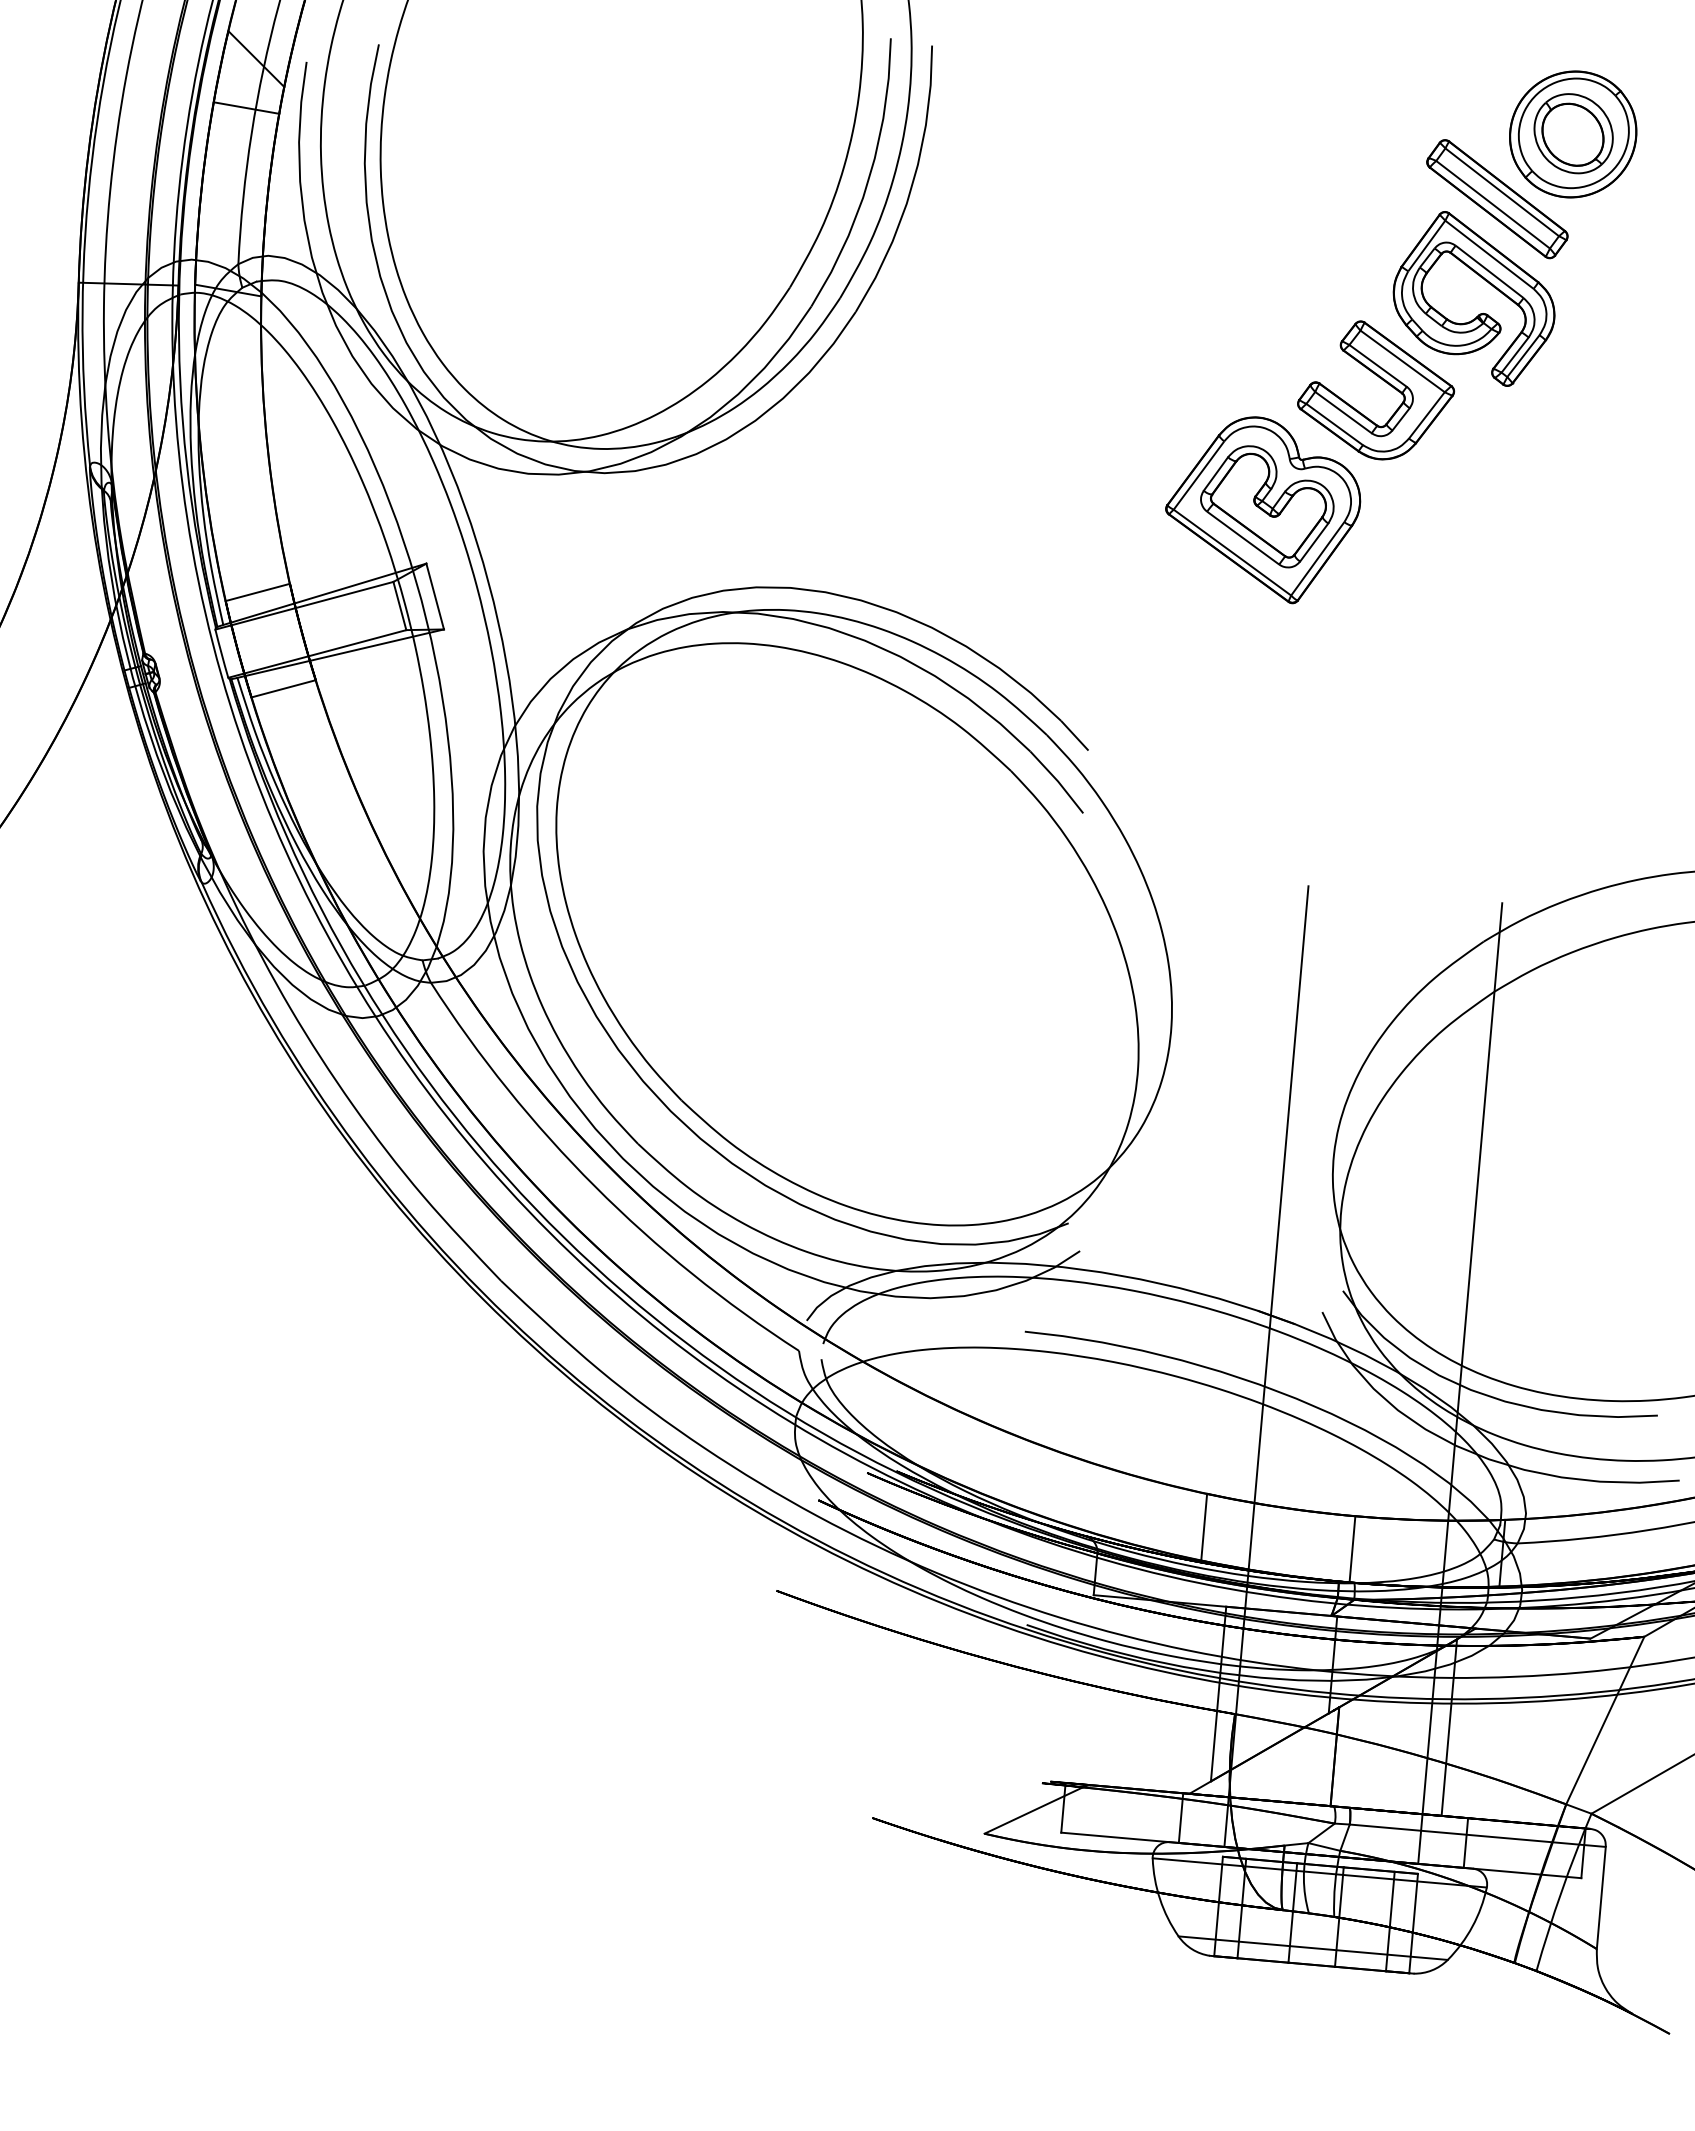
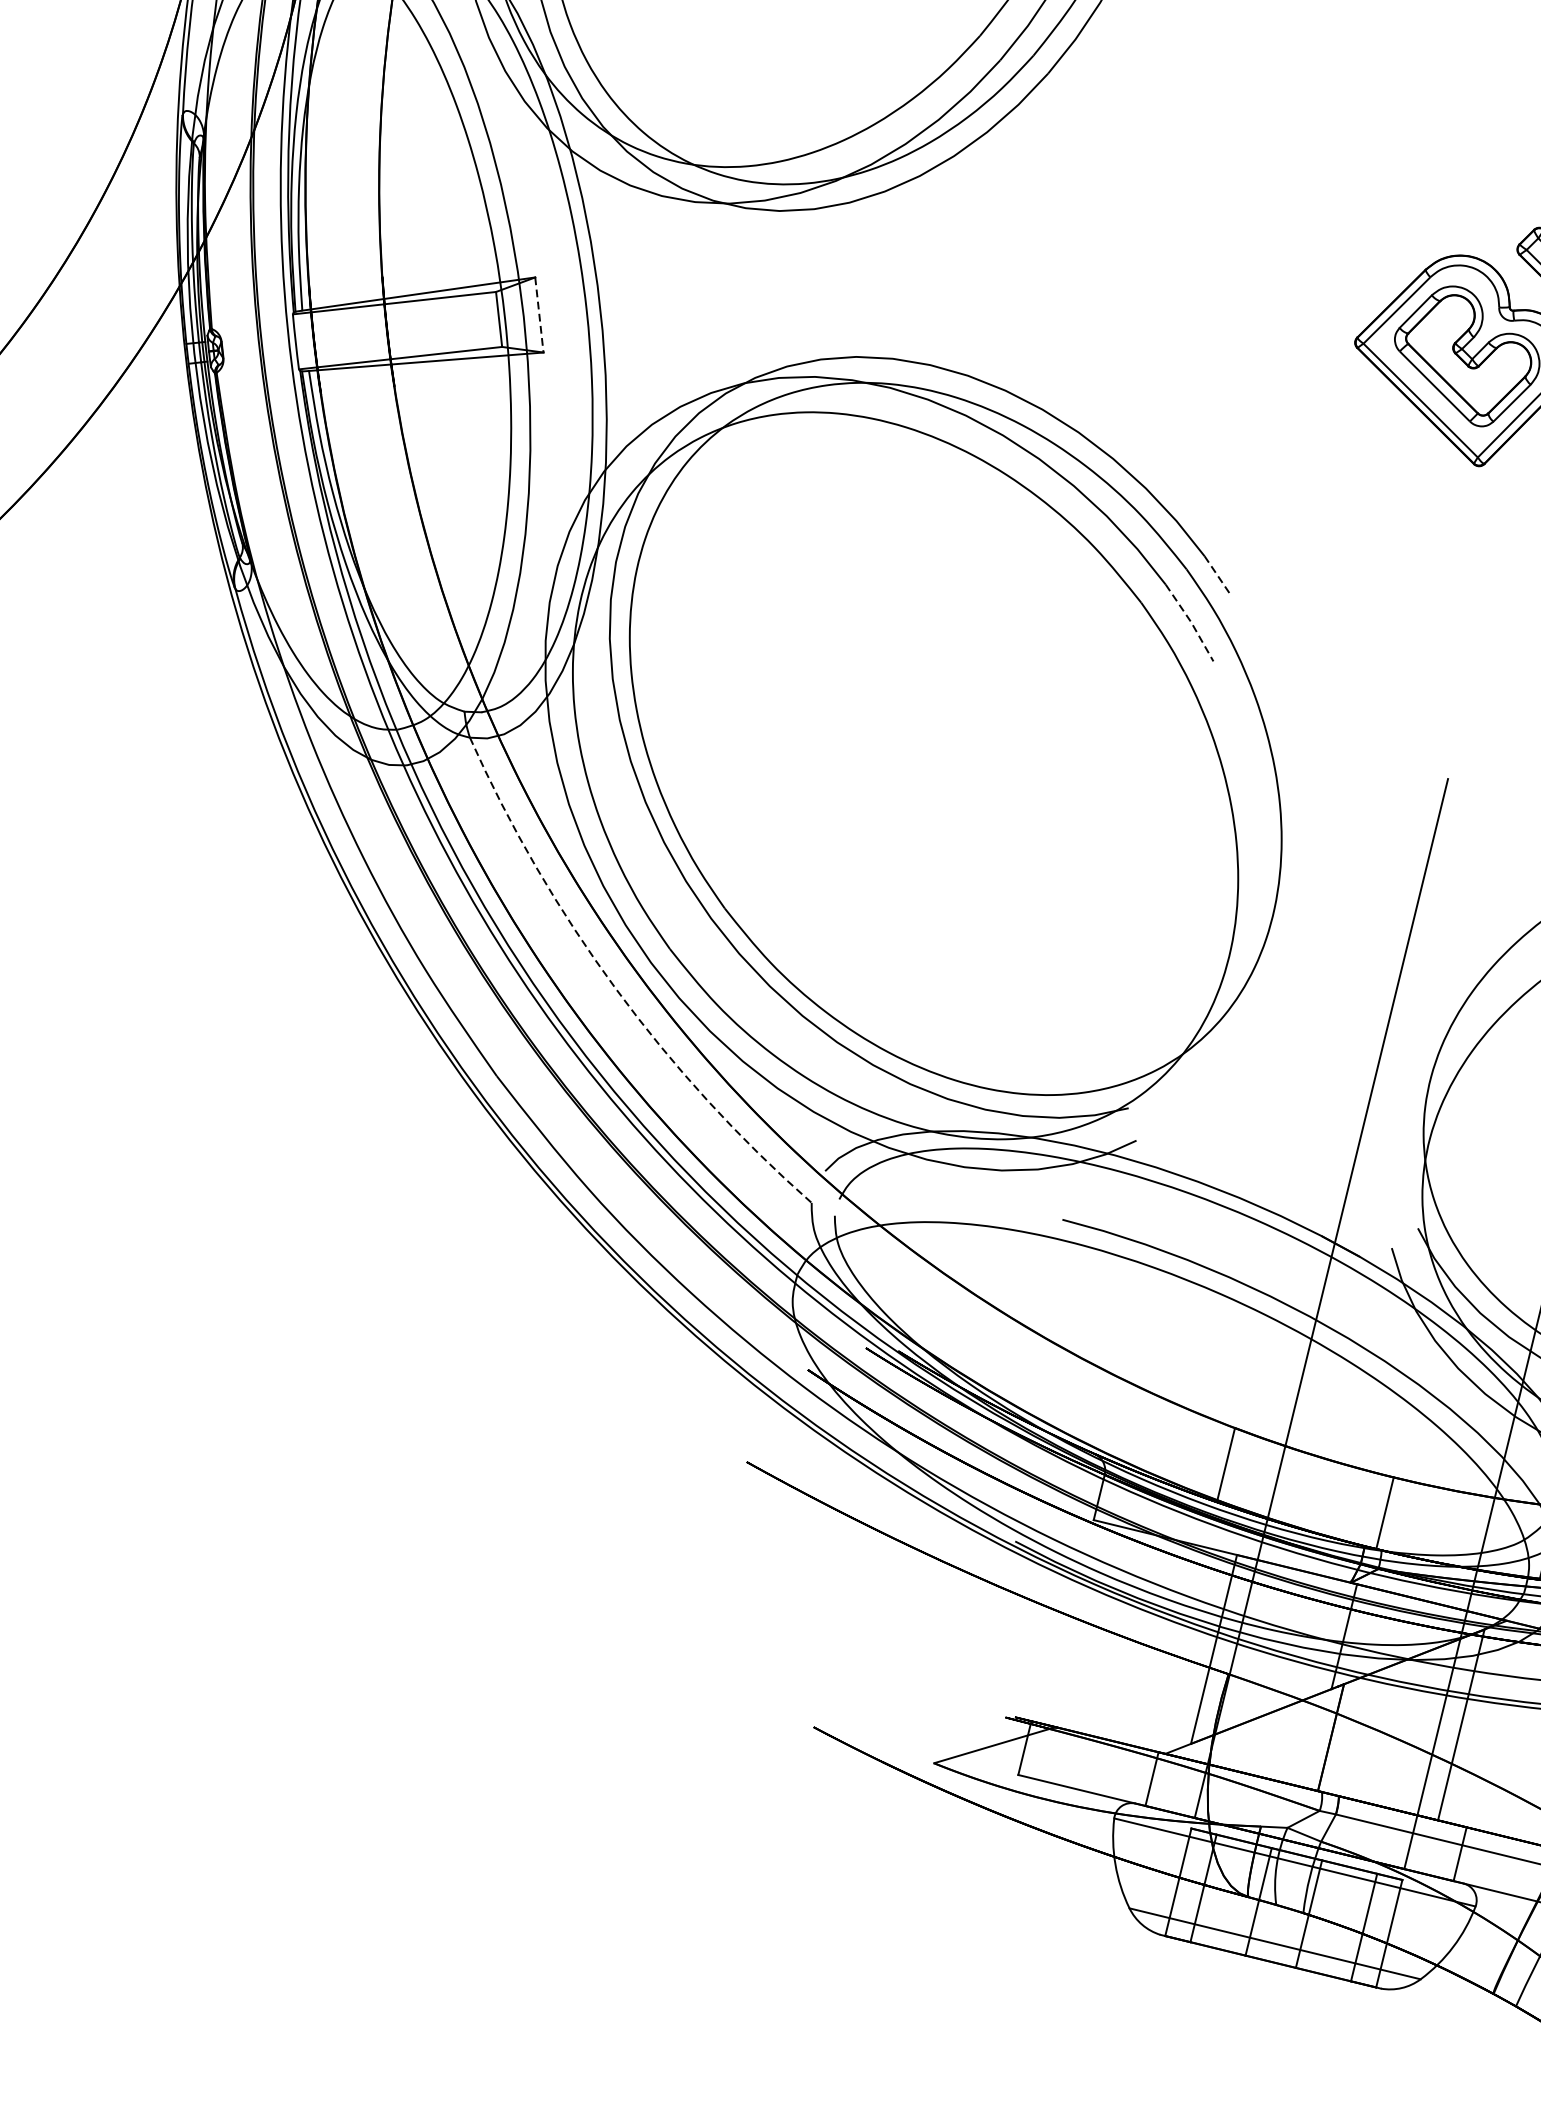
line: (257, 592) -> (345, 280), removed
line: (435, 597) -> (539, 316), solid -> dashed
line: (283, 688) -> (357, 390), removed
line: (1075, 736) -> (1217, 575), solid -> dashed
line: (1058, 781) -> (1191, 622), solid -> dashed
arc: (595, 1186) -> (616, 988), solid -> dashed

